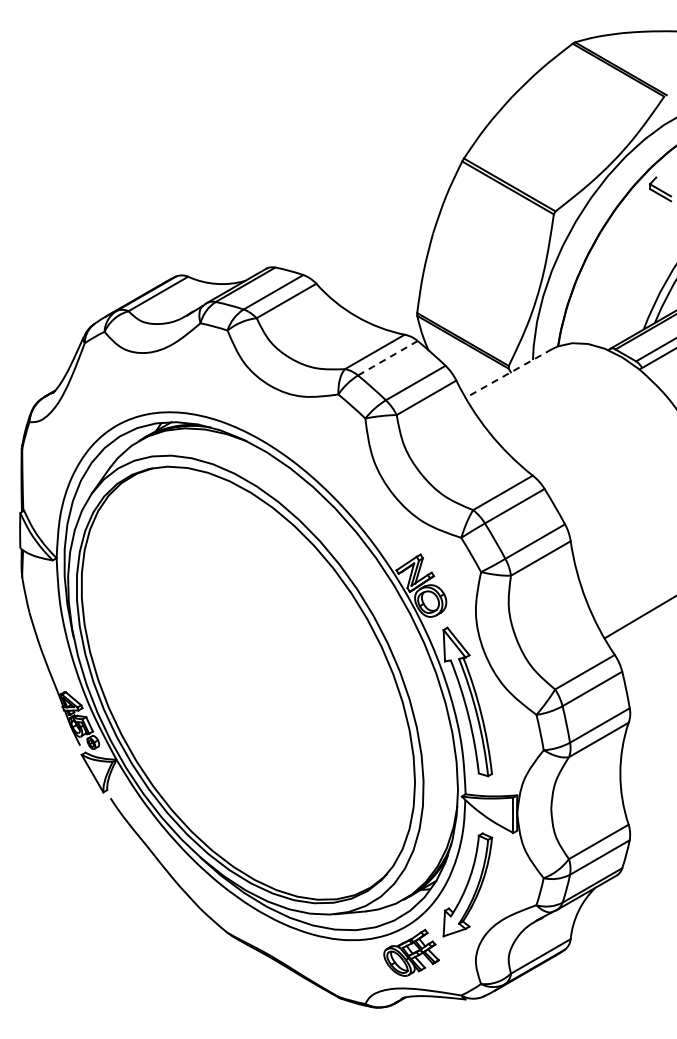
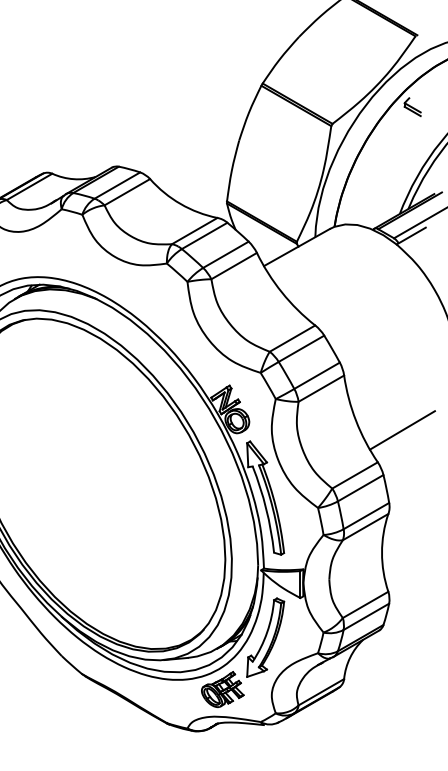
line: (388, 358) -> (205, 236), dashed -> solid
line: (508, 373) -> (296, 247), dashed -> solid

